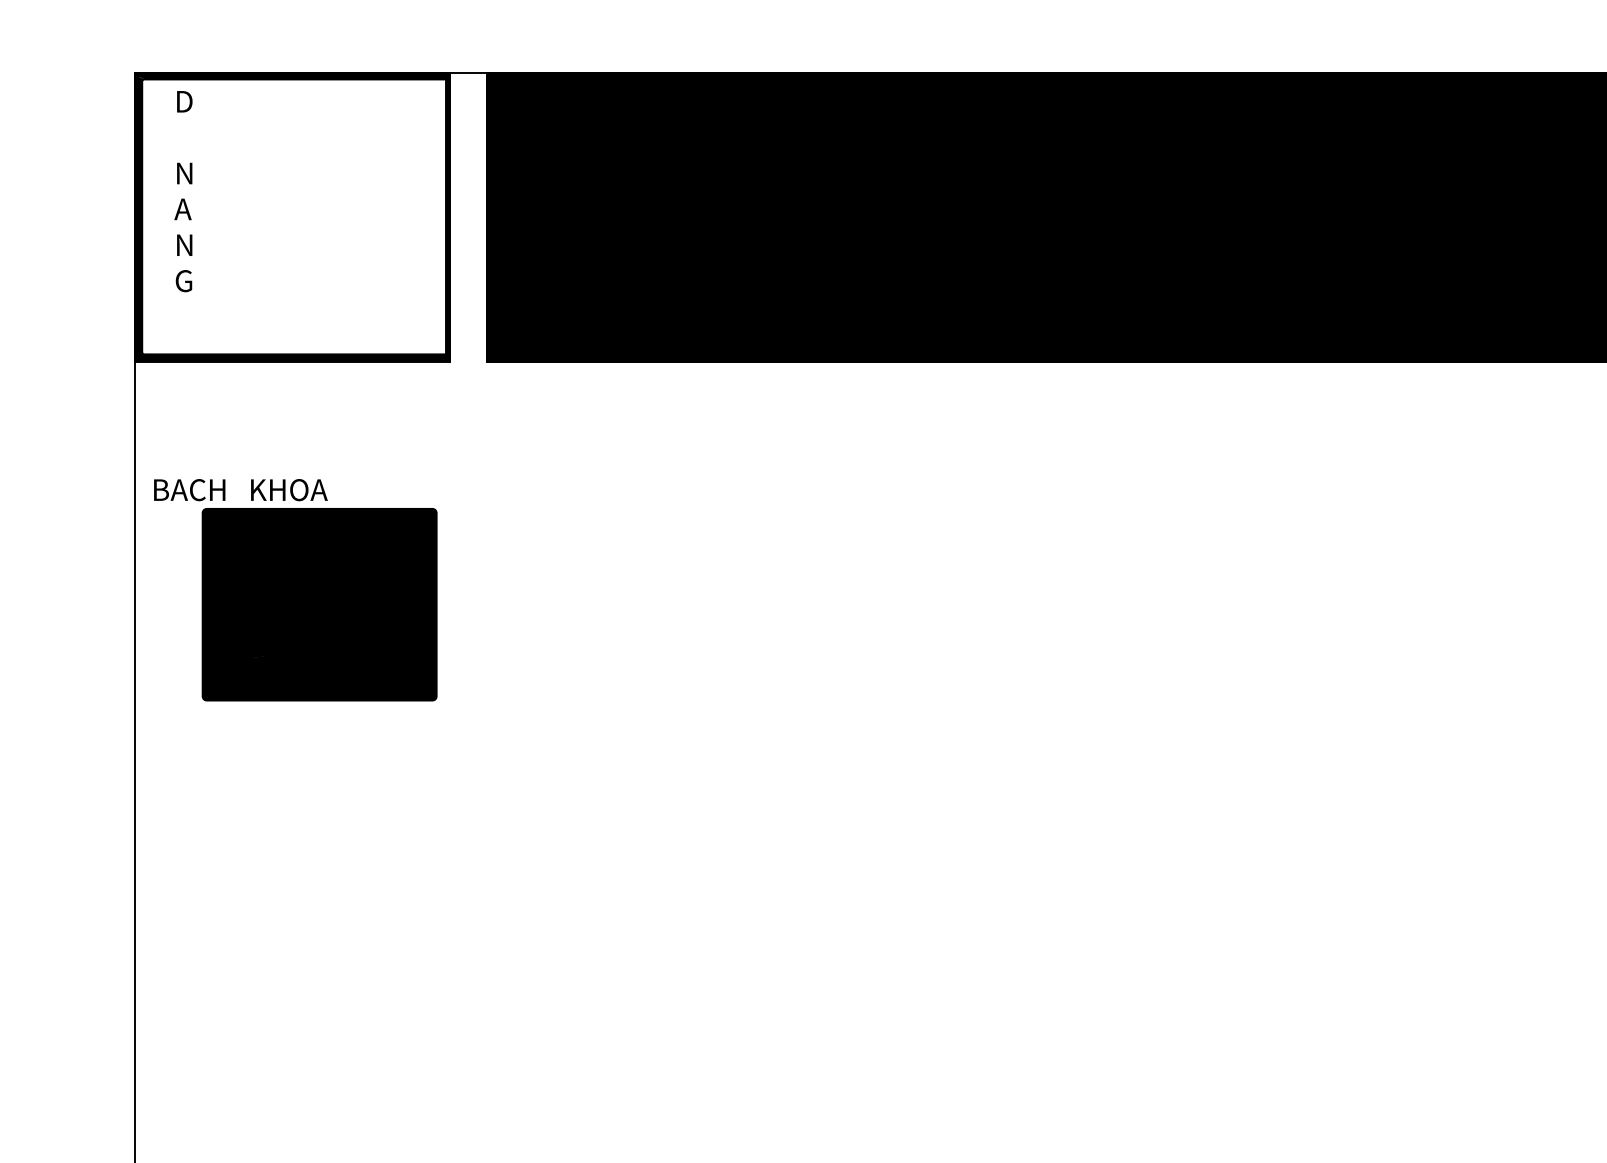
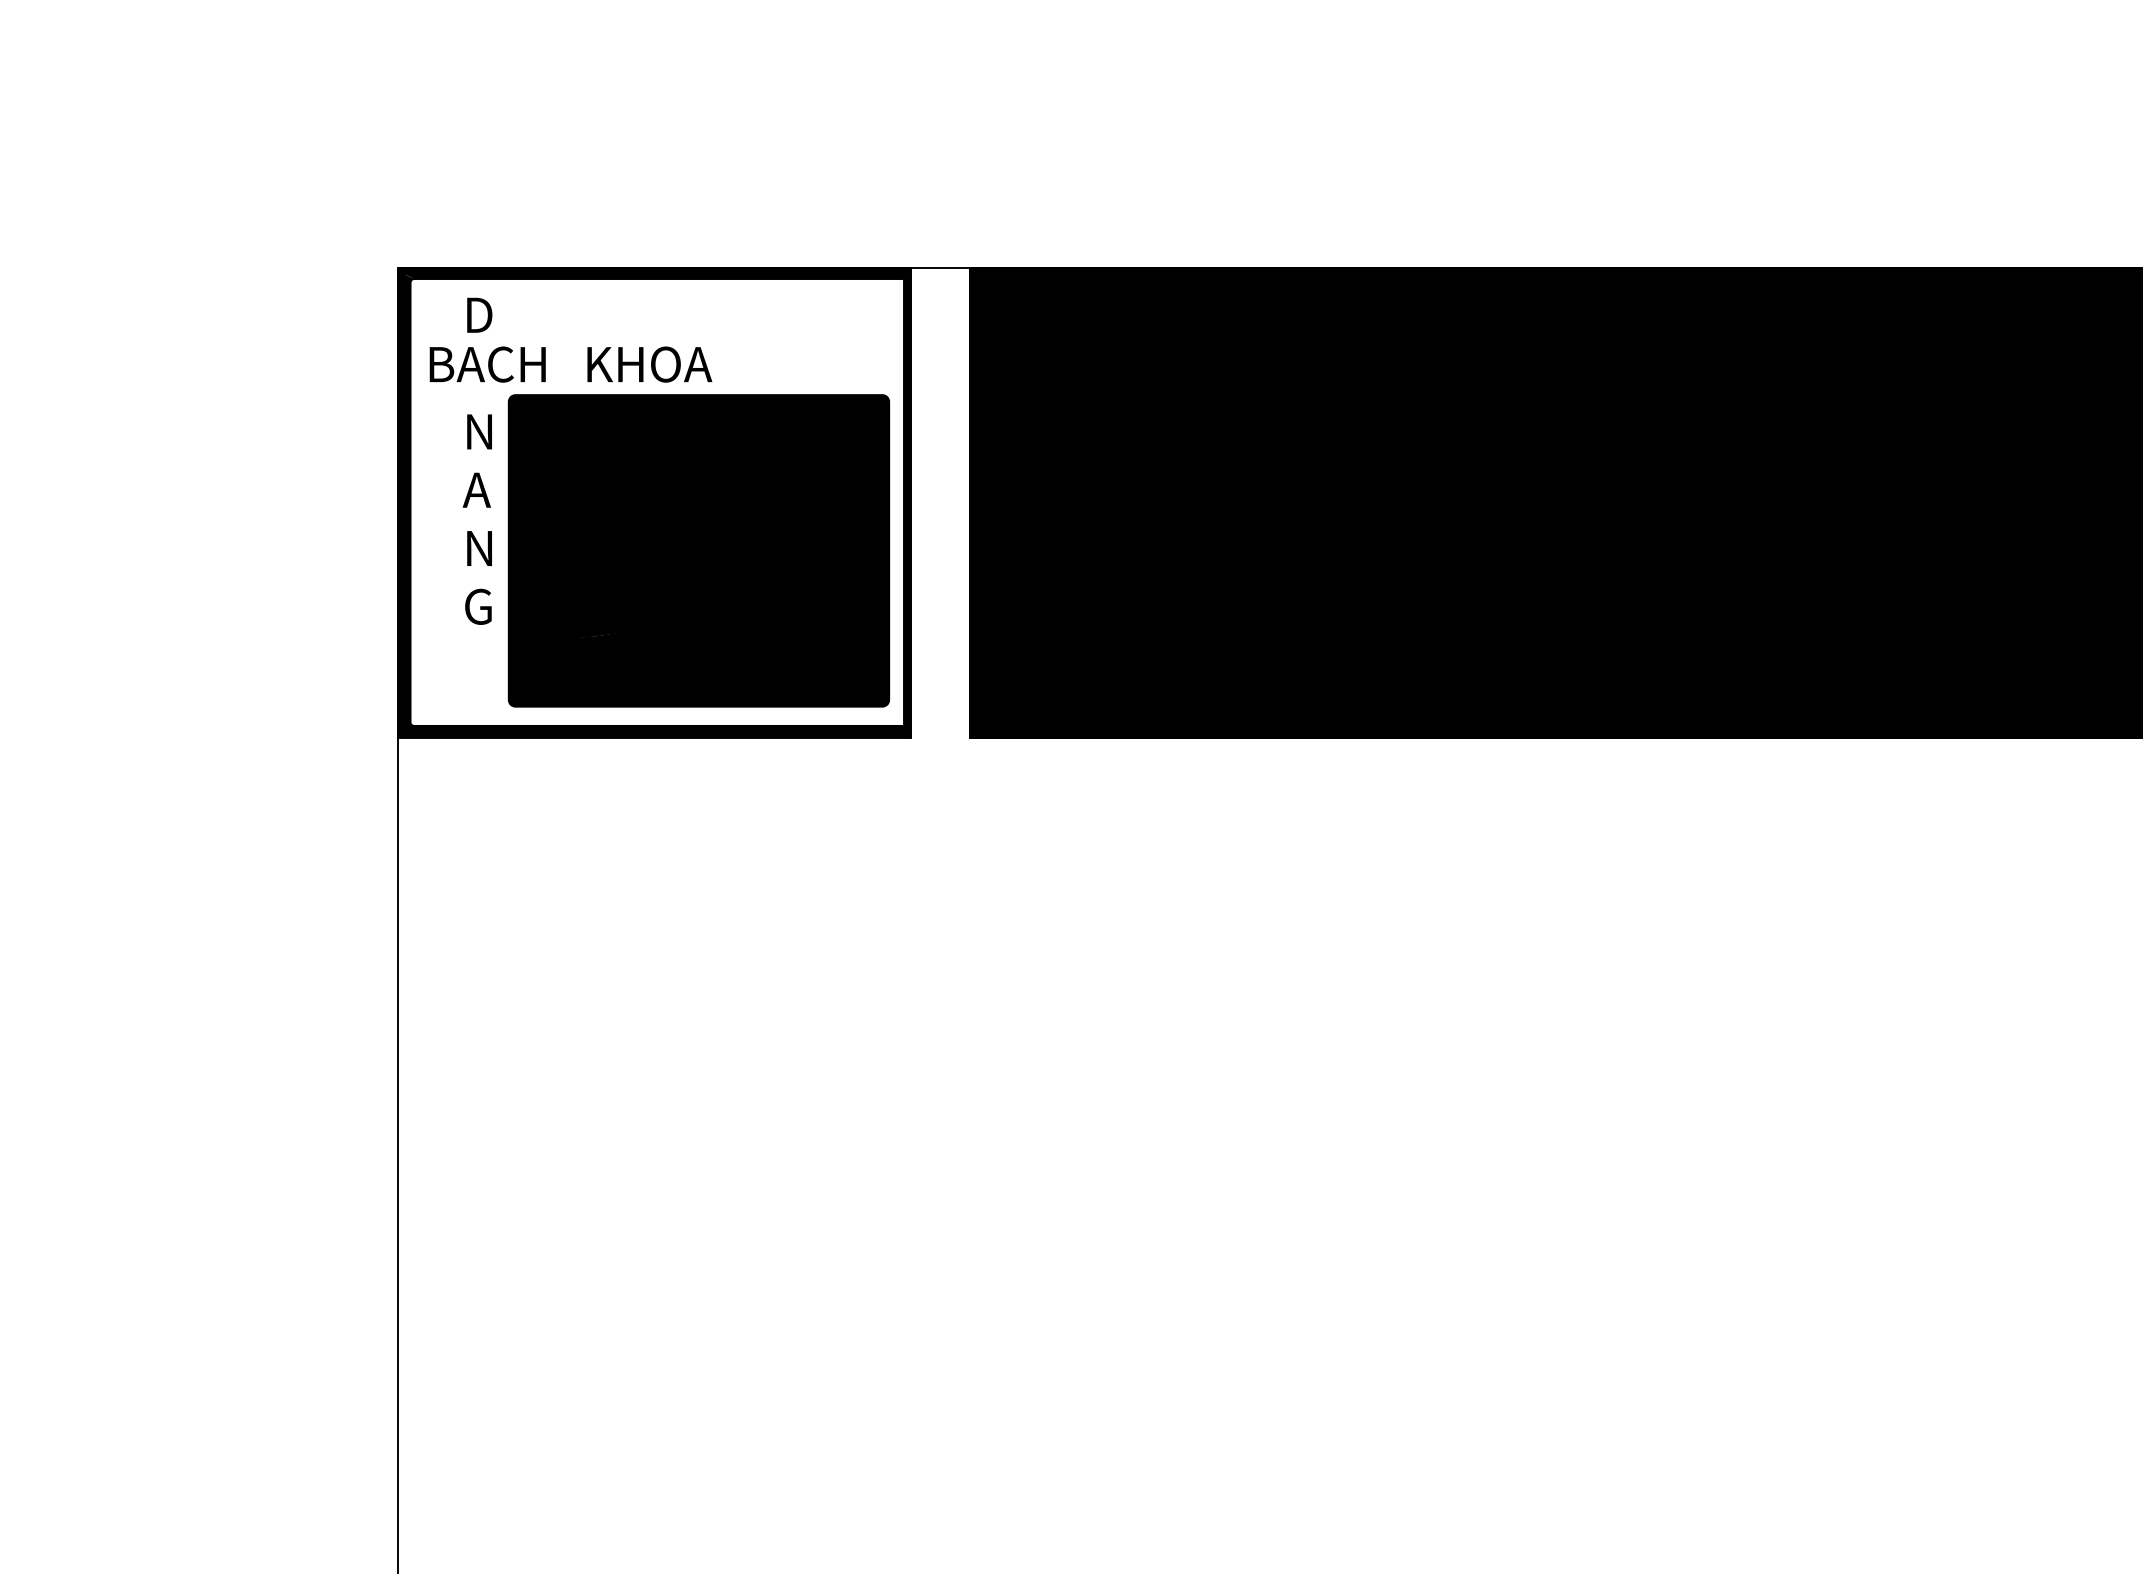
part: (295, 590) -> (659, 527), moved

